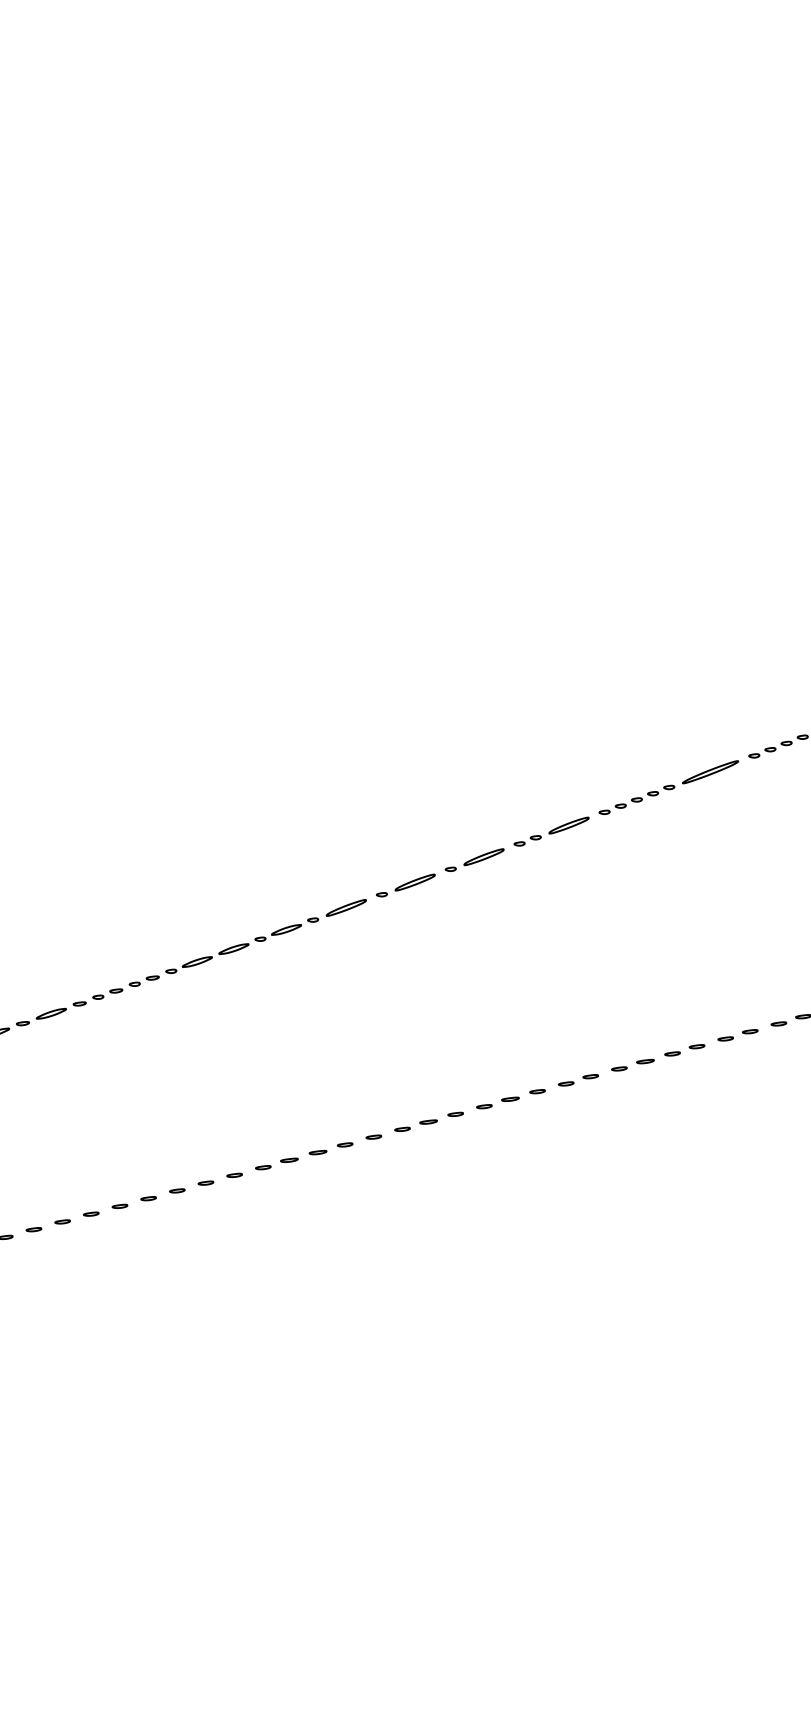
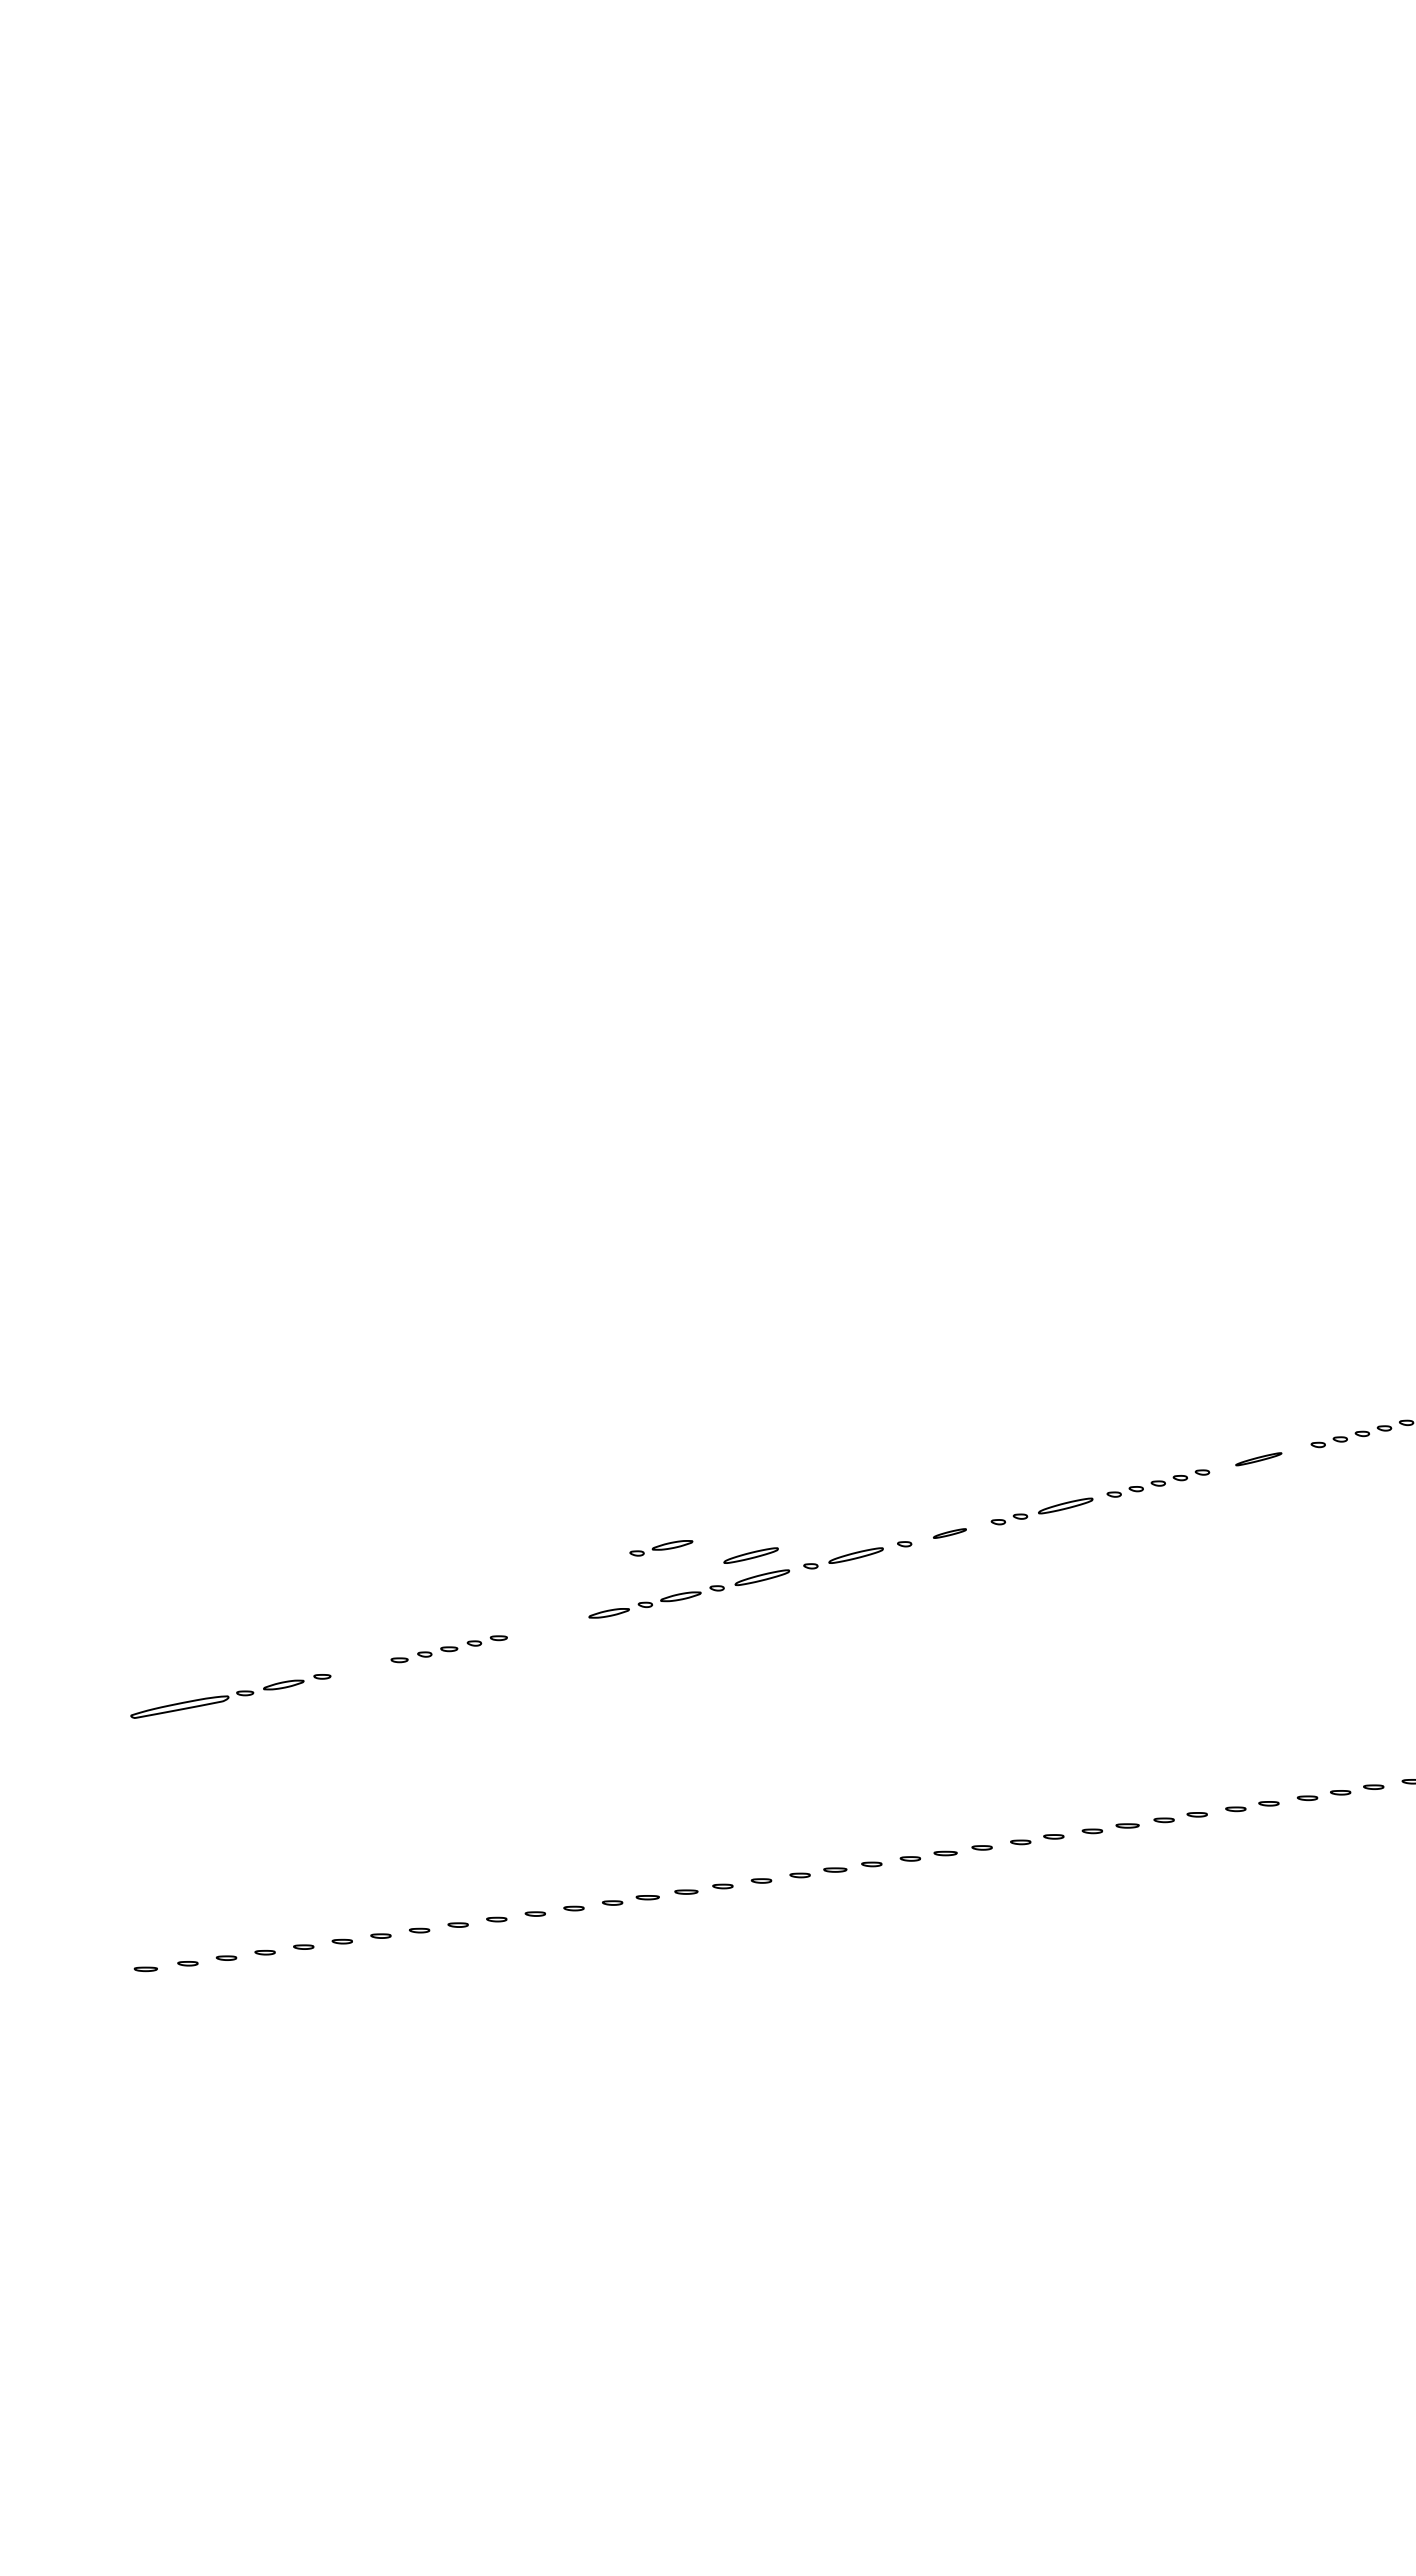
part: (710, 772) -> (1258, 1459), size x0.6
part: (483, 857) -> (949, 1533), size x0.6
part: (335, 892) -> (750, 1555), added
part: (189, 965) -> (661, 1548), moved
part: (51, 1013) -> (360, 1668), removed

